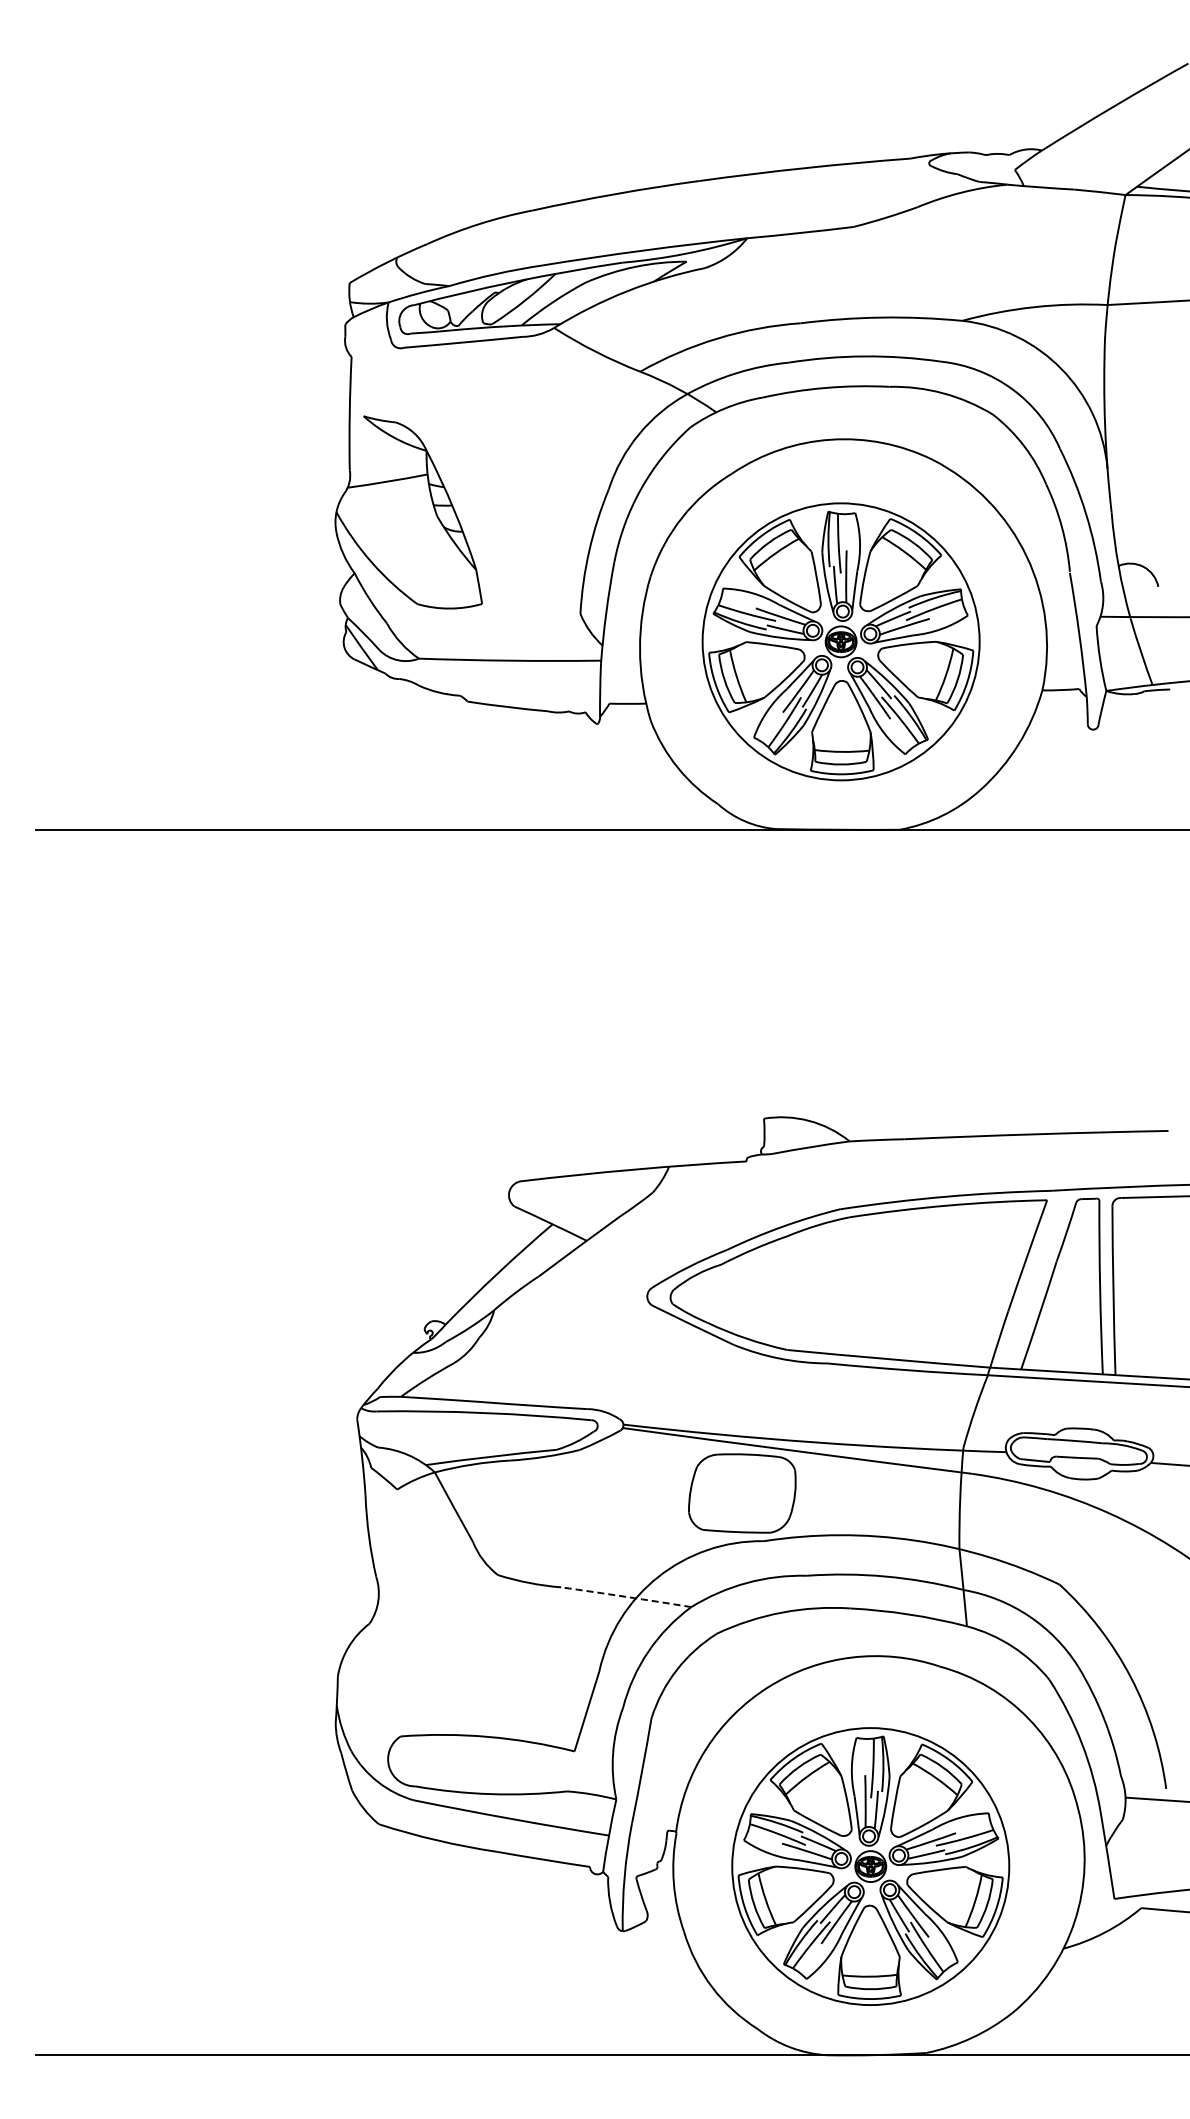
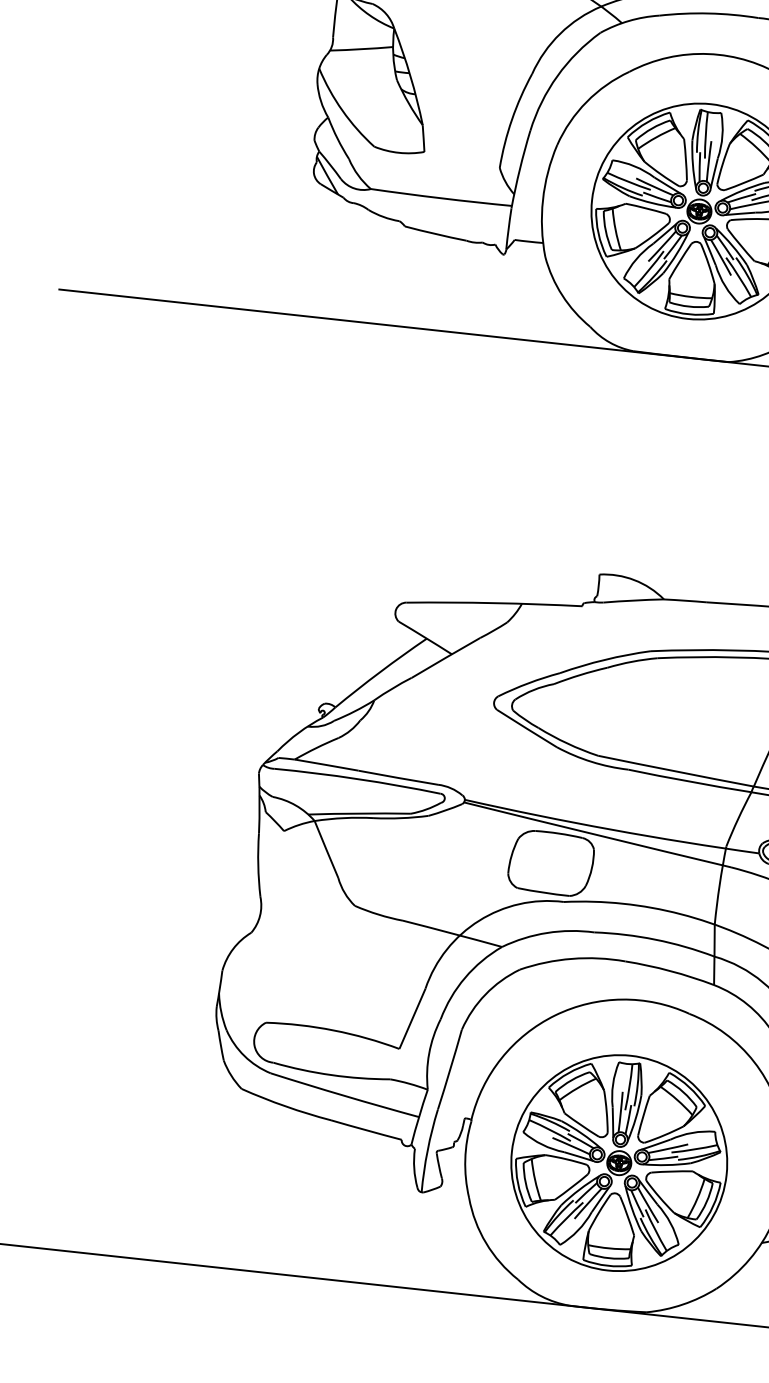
arc: (626, 1596) -> (452, 933), dashed -> solid

